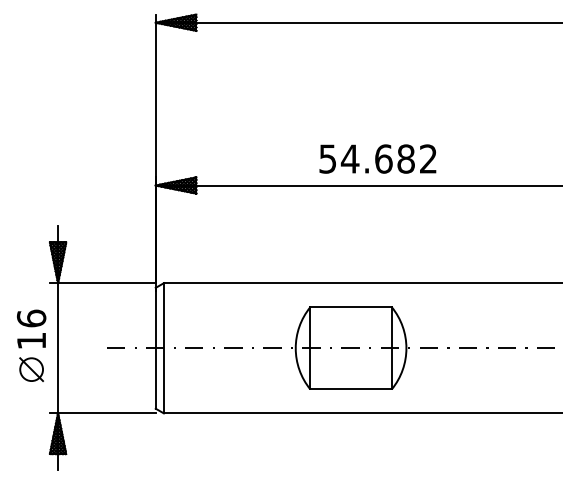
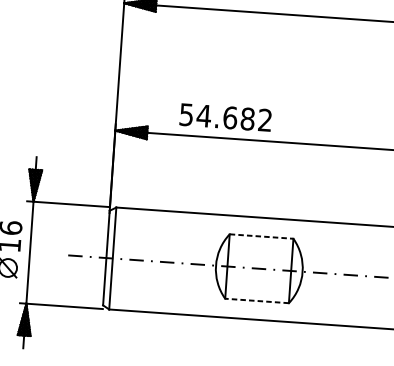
text: (377, 158) -> (225, 117), moved
line: (351, 307) -> (261, 236), solid -> dashed
line: (351, 389) -> (257, 301), solid -> dashed

